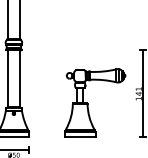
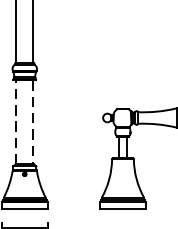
line: (8, 78) -> (16, 121), solid -> dashed
line: (19, 79) -> (33, 123), solid -> dashed

